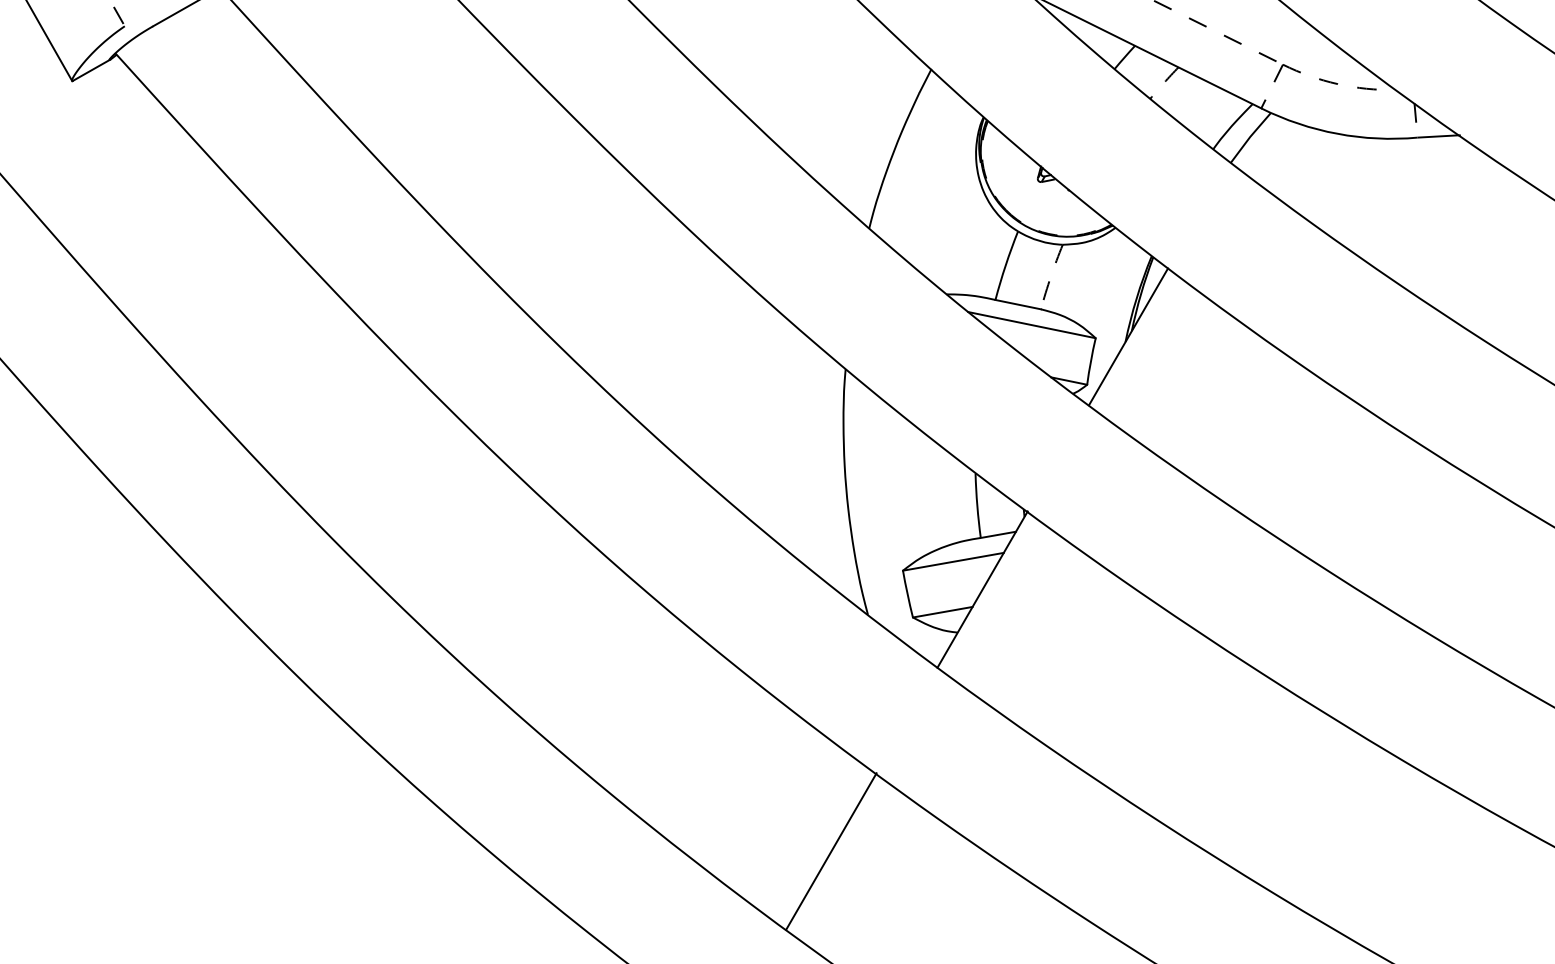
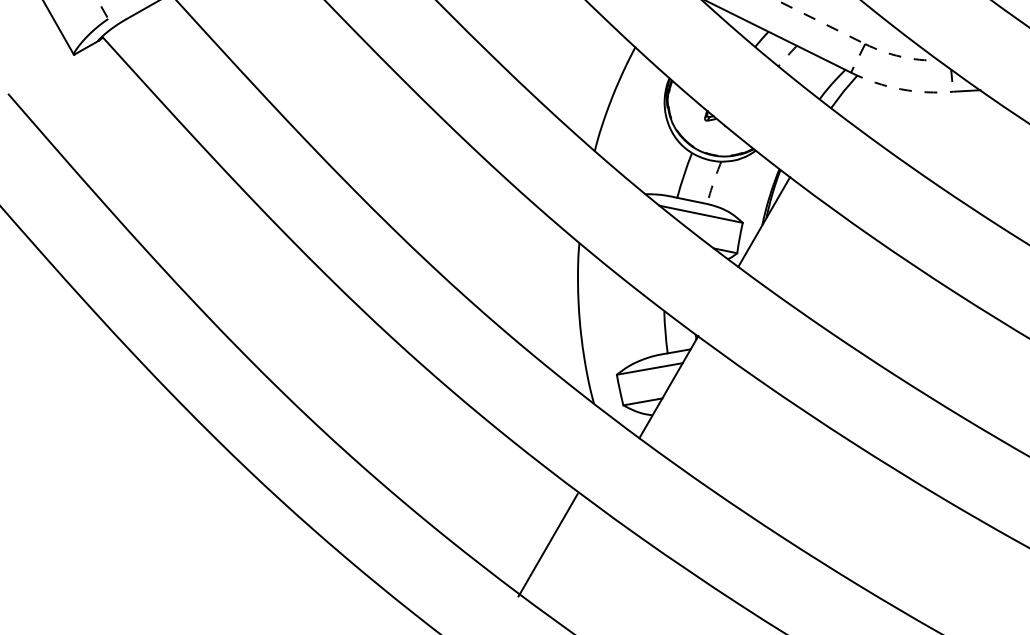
arc: (1336, 134) -> (900, 89), solid -> dashed
line: (830, 851) -> (547, 545), moved

